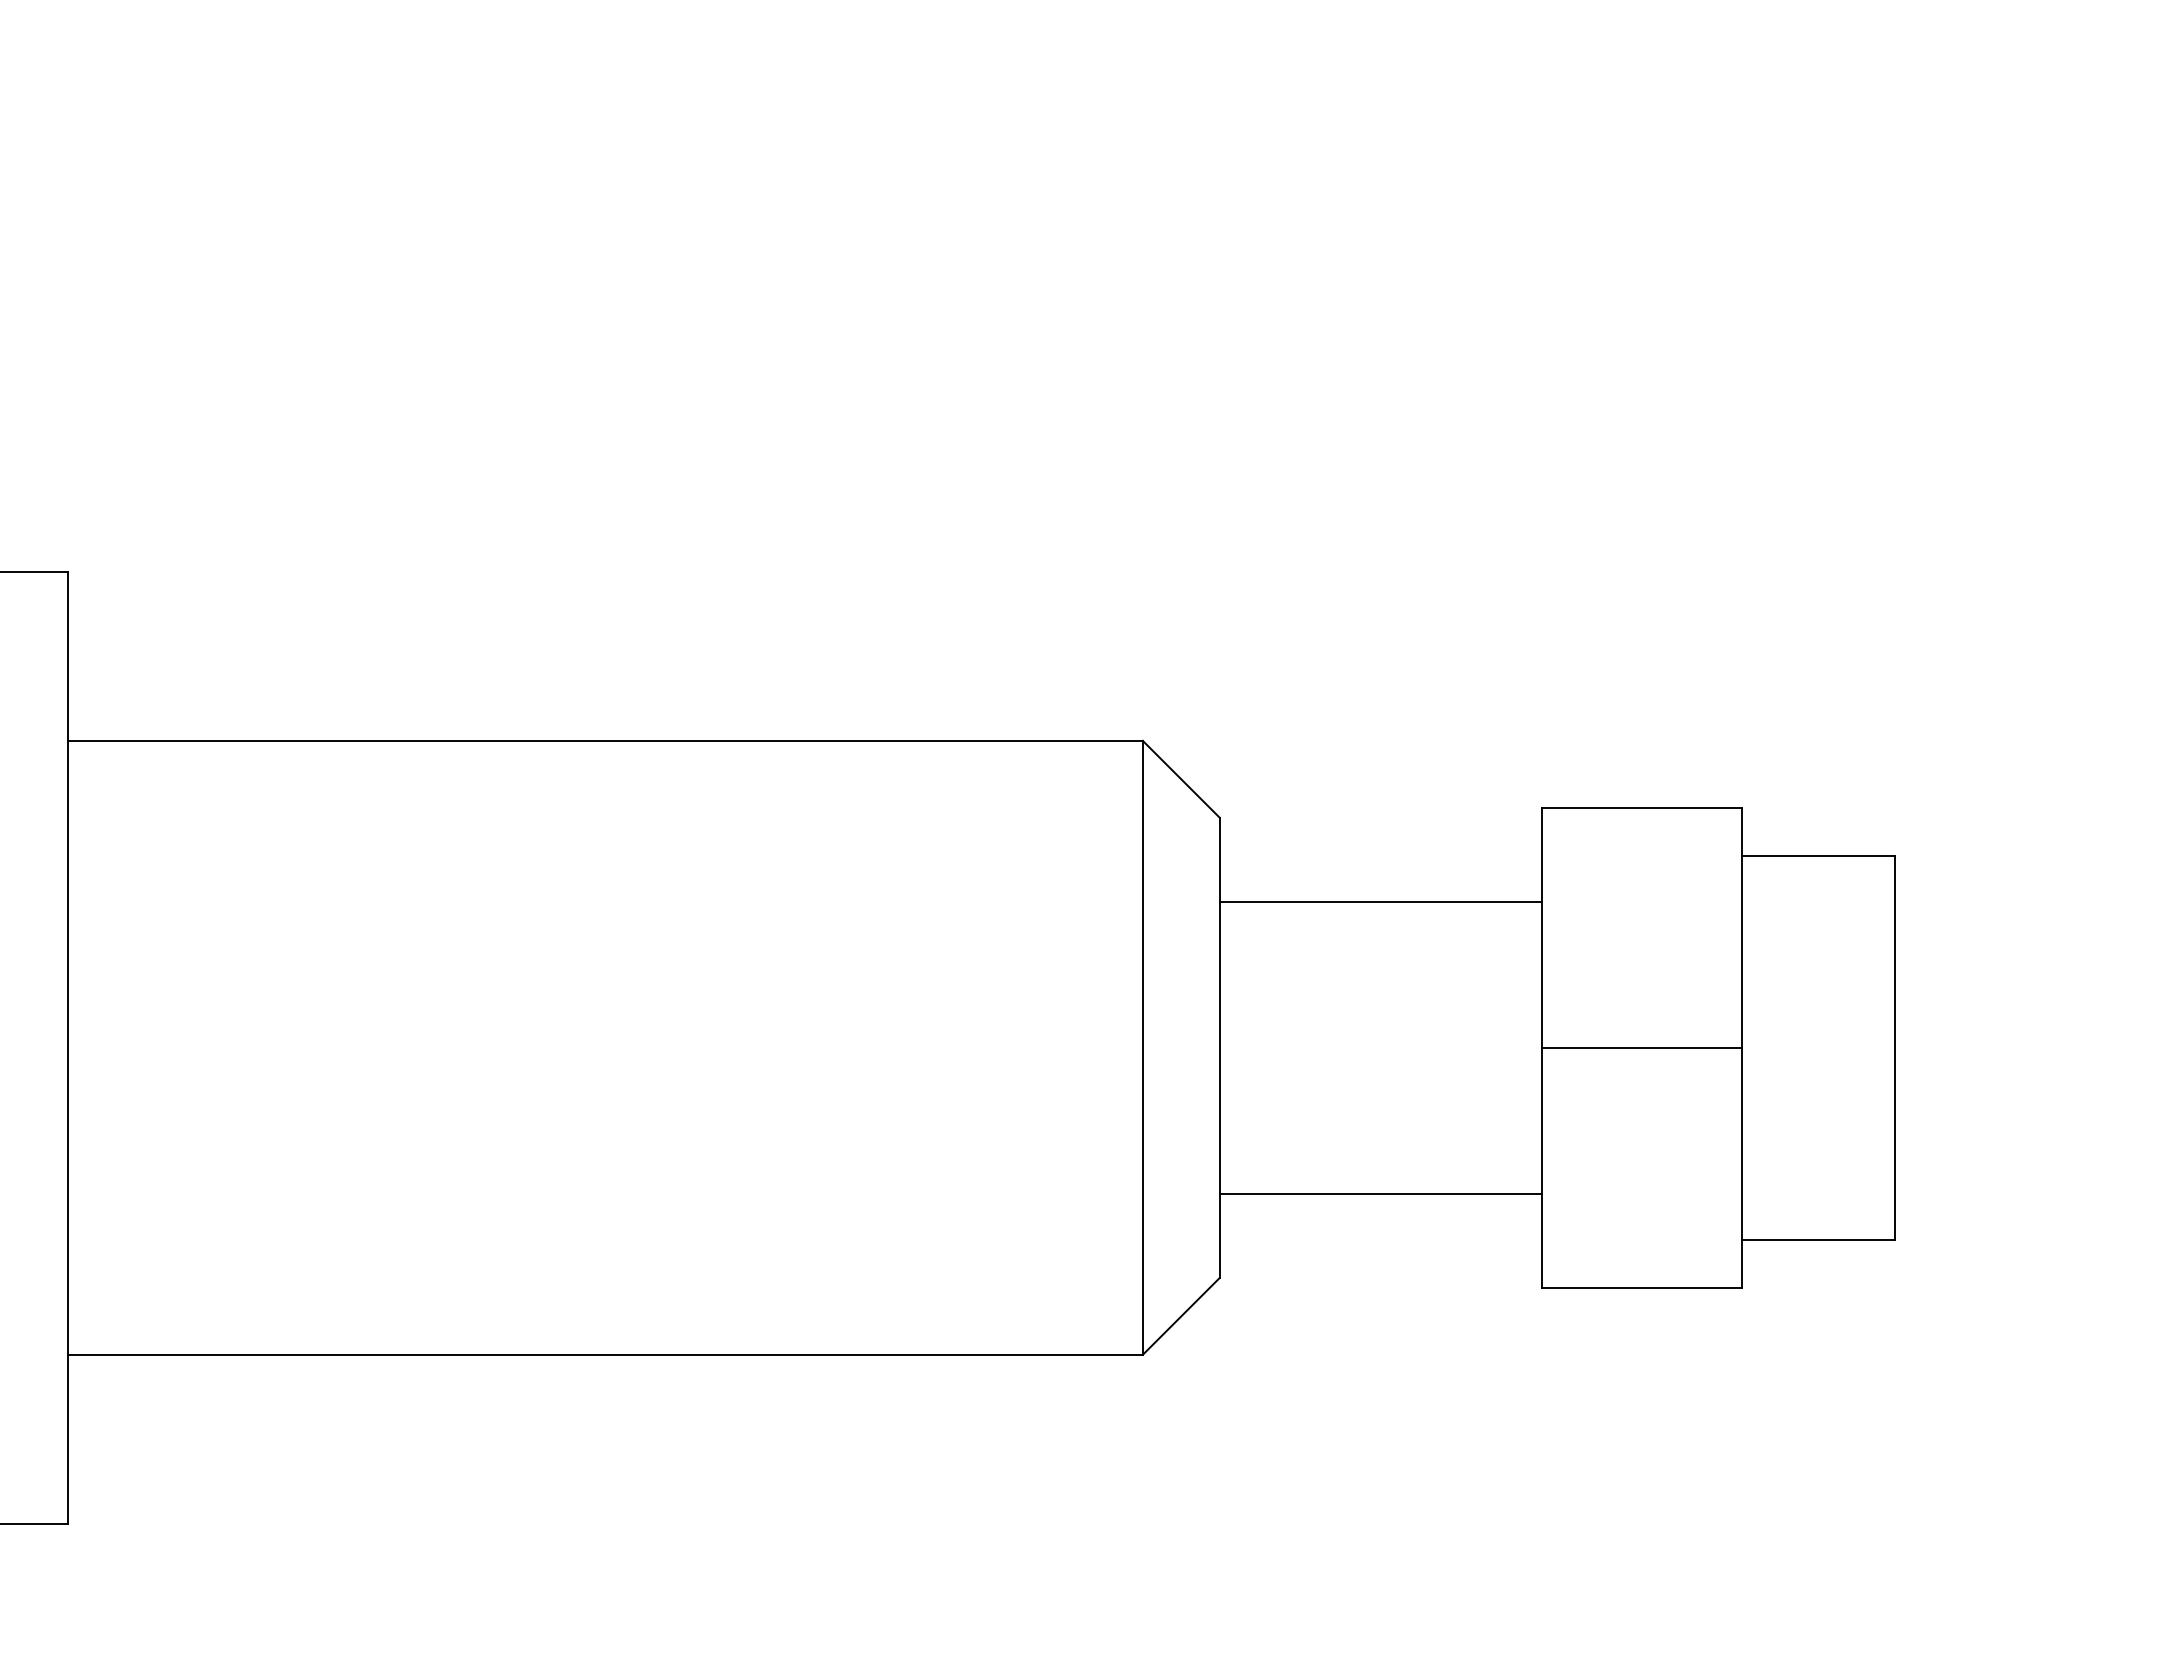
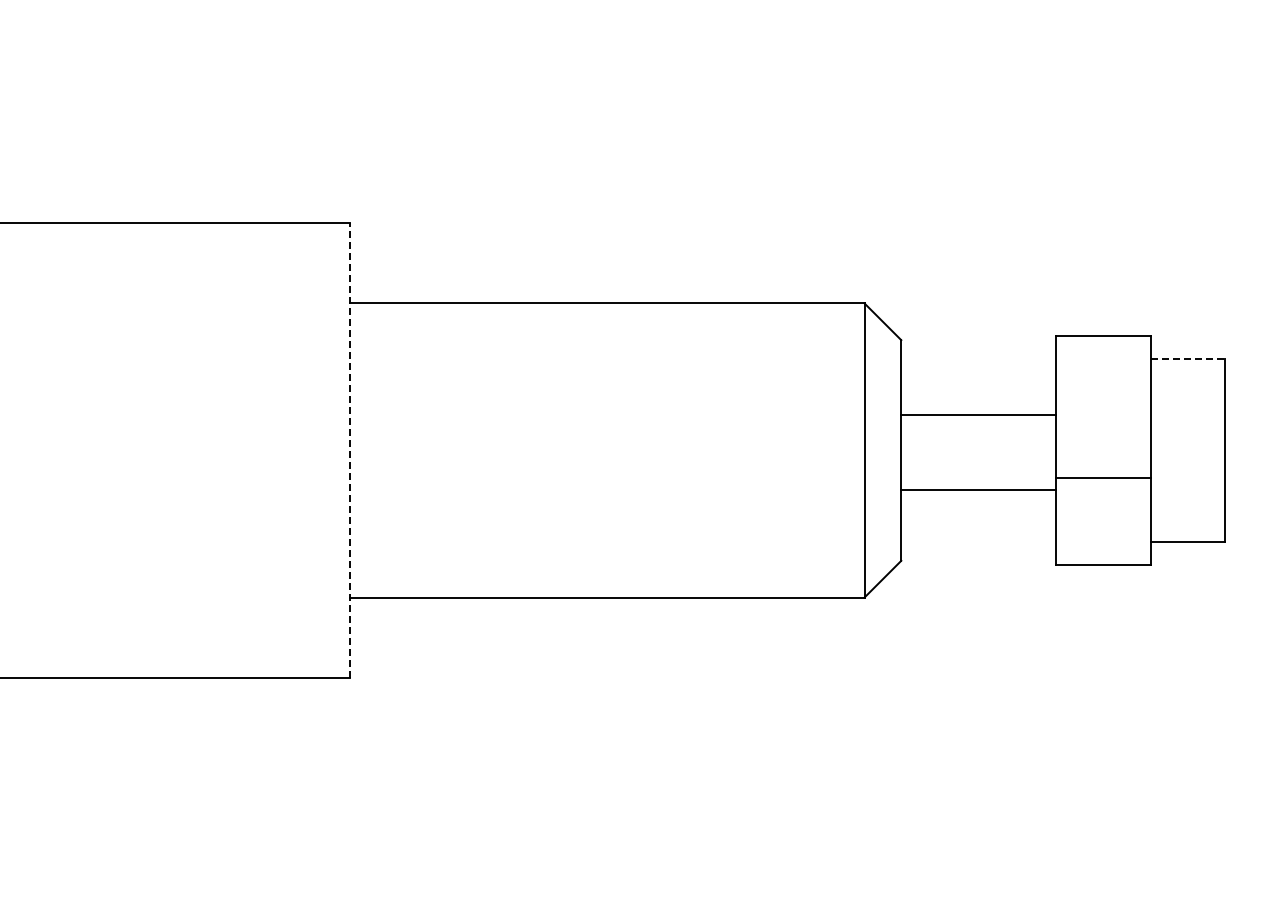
line: (1819, 855) -> (1188, 358), solid -> dashed
line: (1380, 901) -> (978, 414), moved
line: (67, 1047) -> (349, 450), solid -> dashed
line: (1641, 1047) -> (1103, 478), moved
line: (1380, 1193) -> (978, 490), moved

